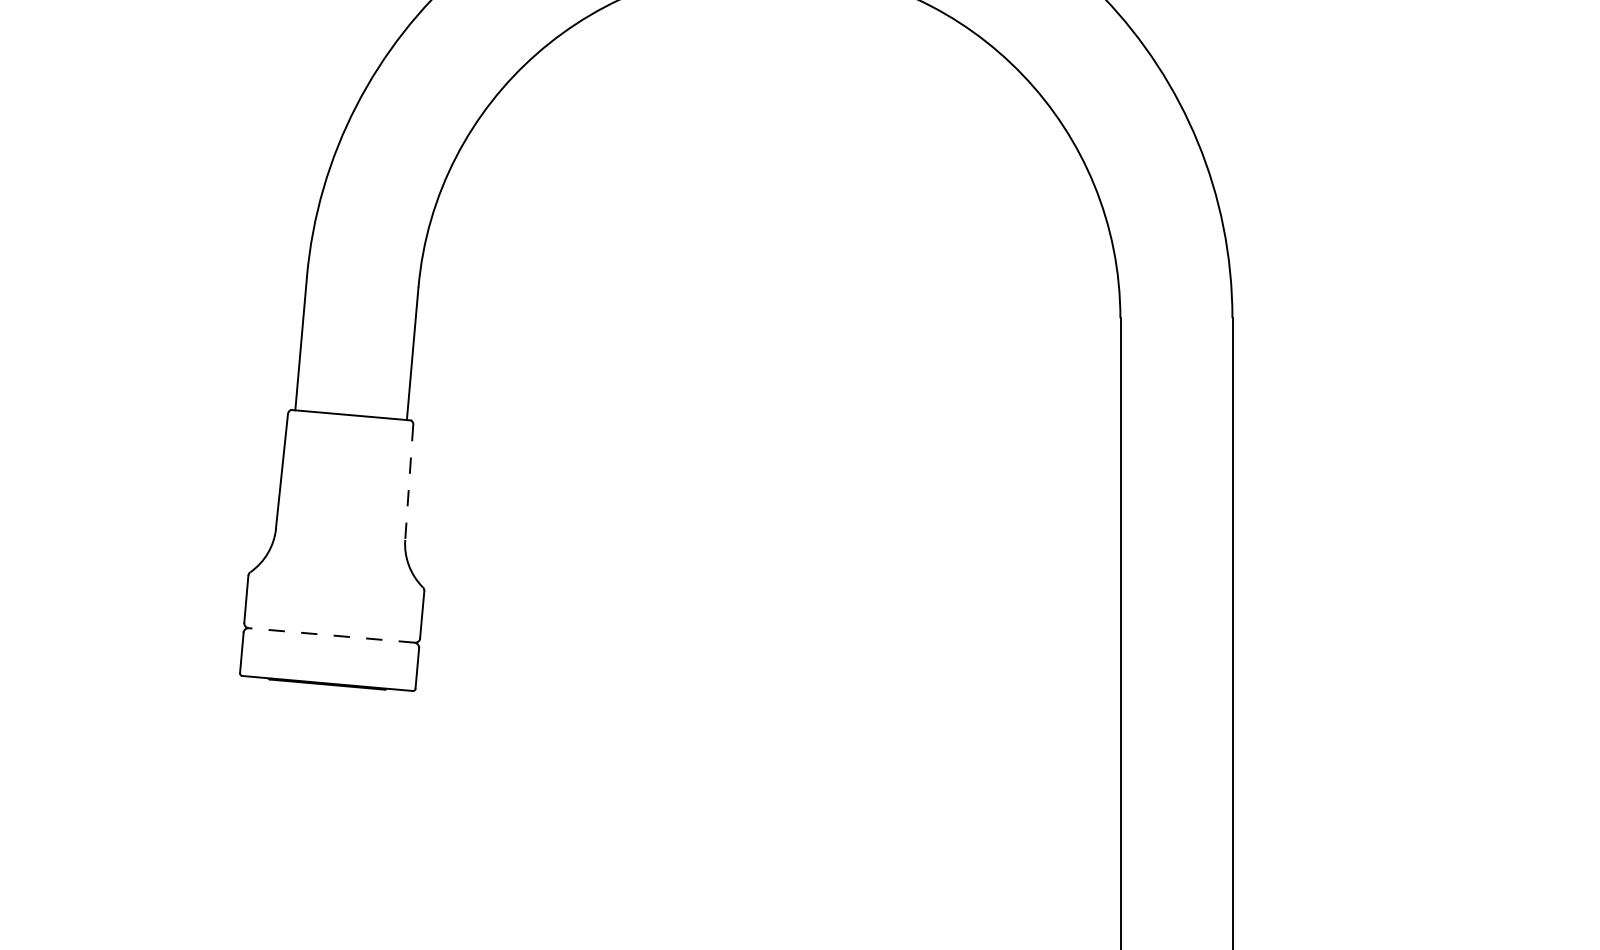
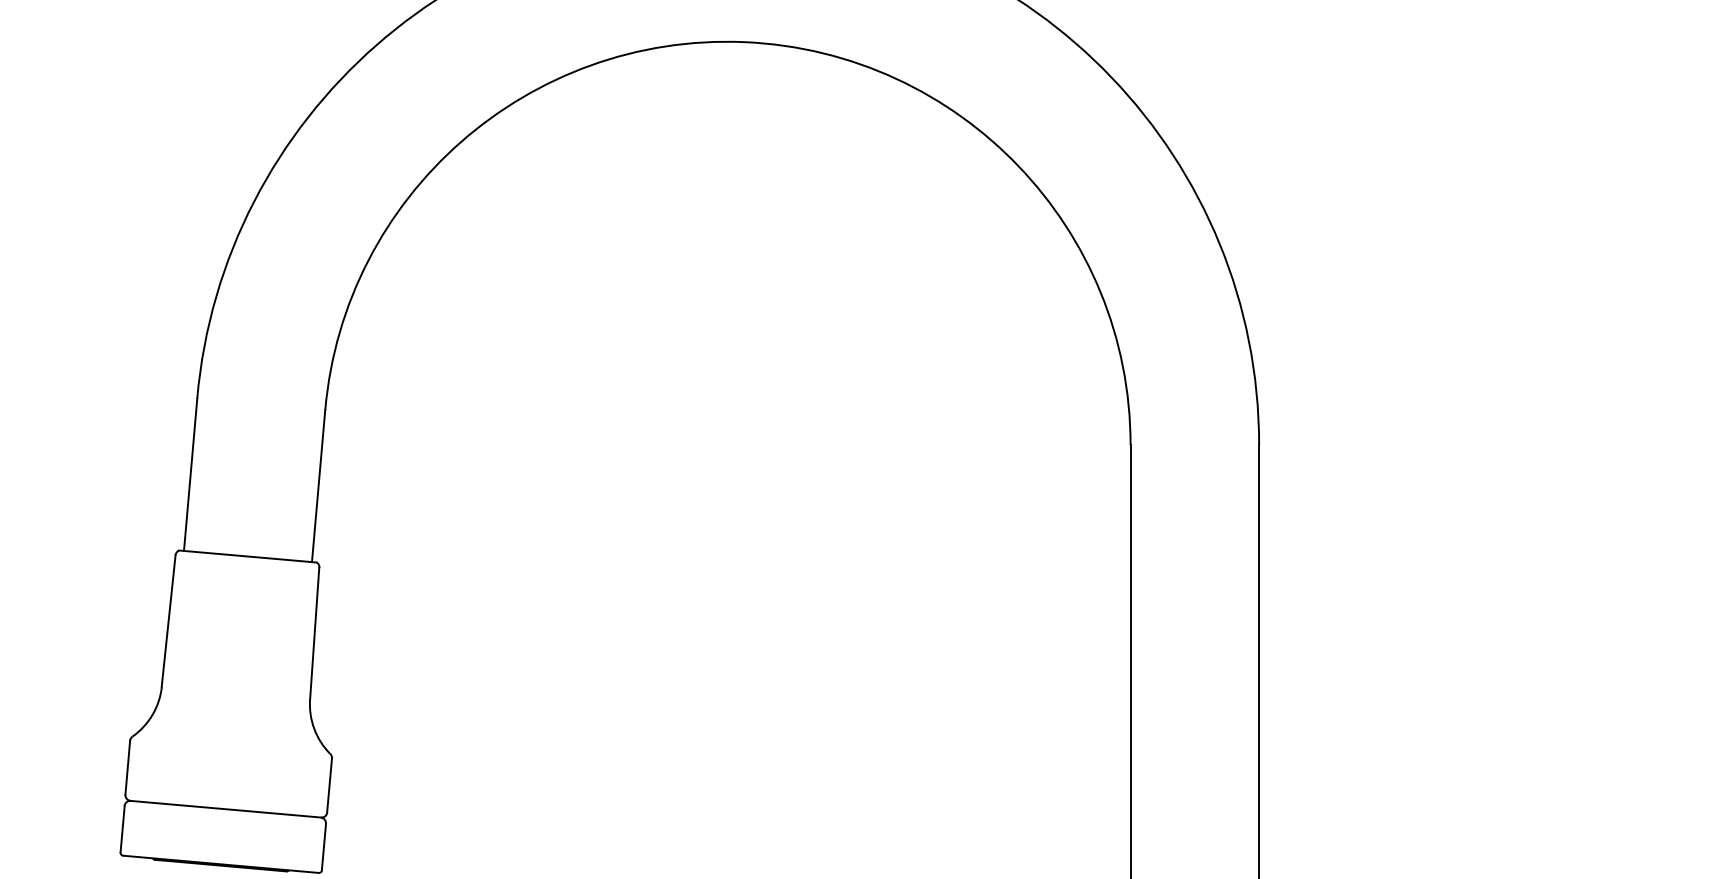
line: (409, 482) -> (314, 633), dashed -> solid
line: (331, 635) -> (225, 809), dashed -> solid

